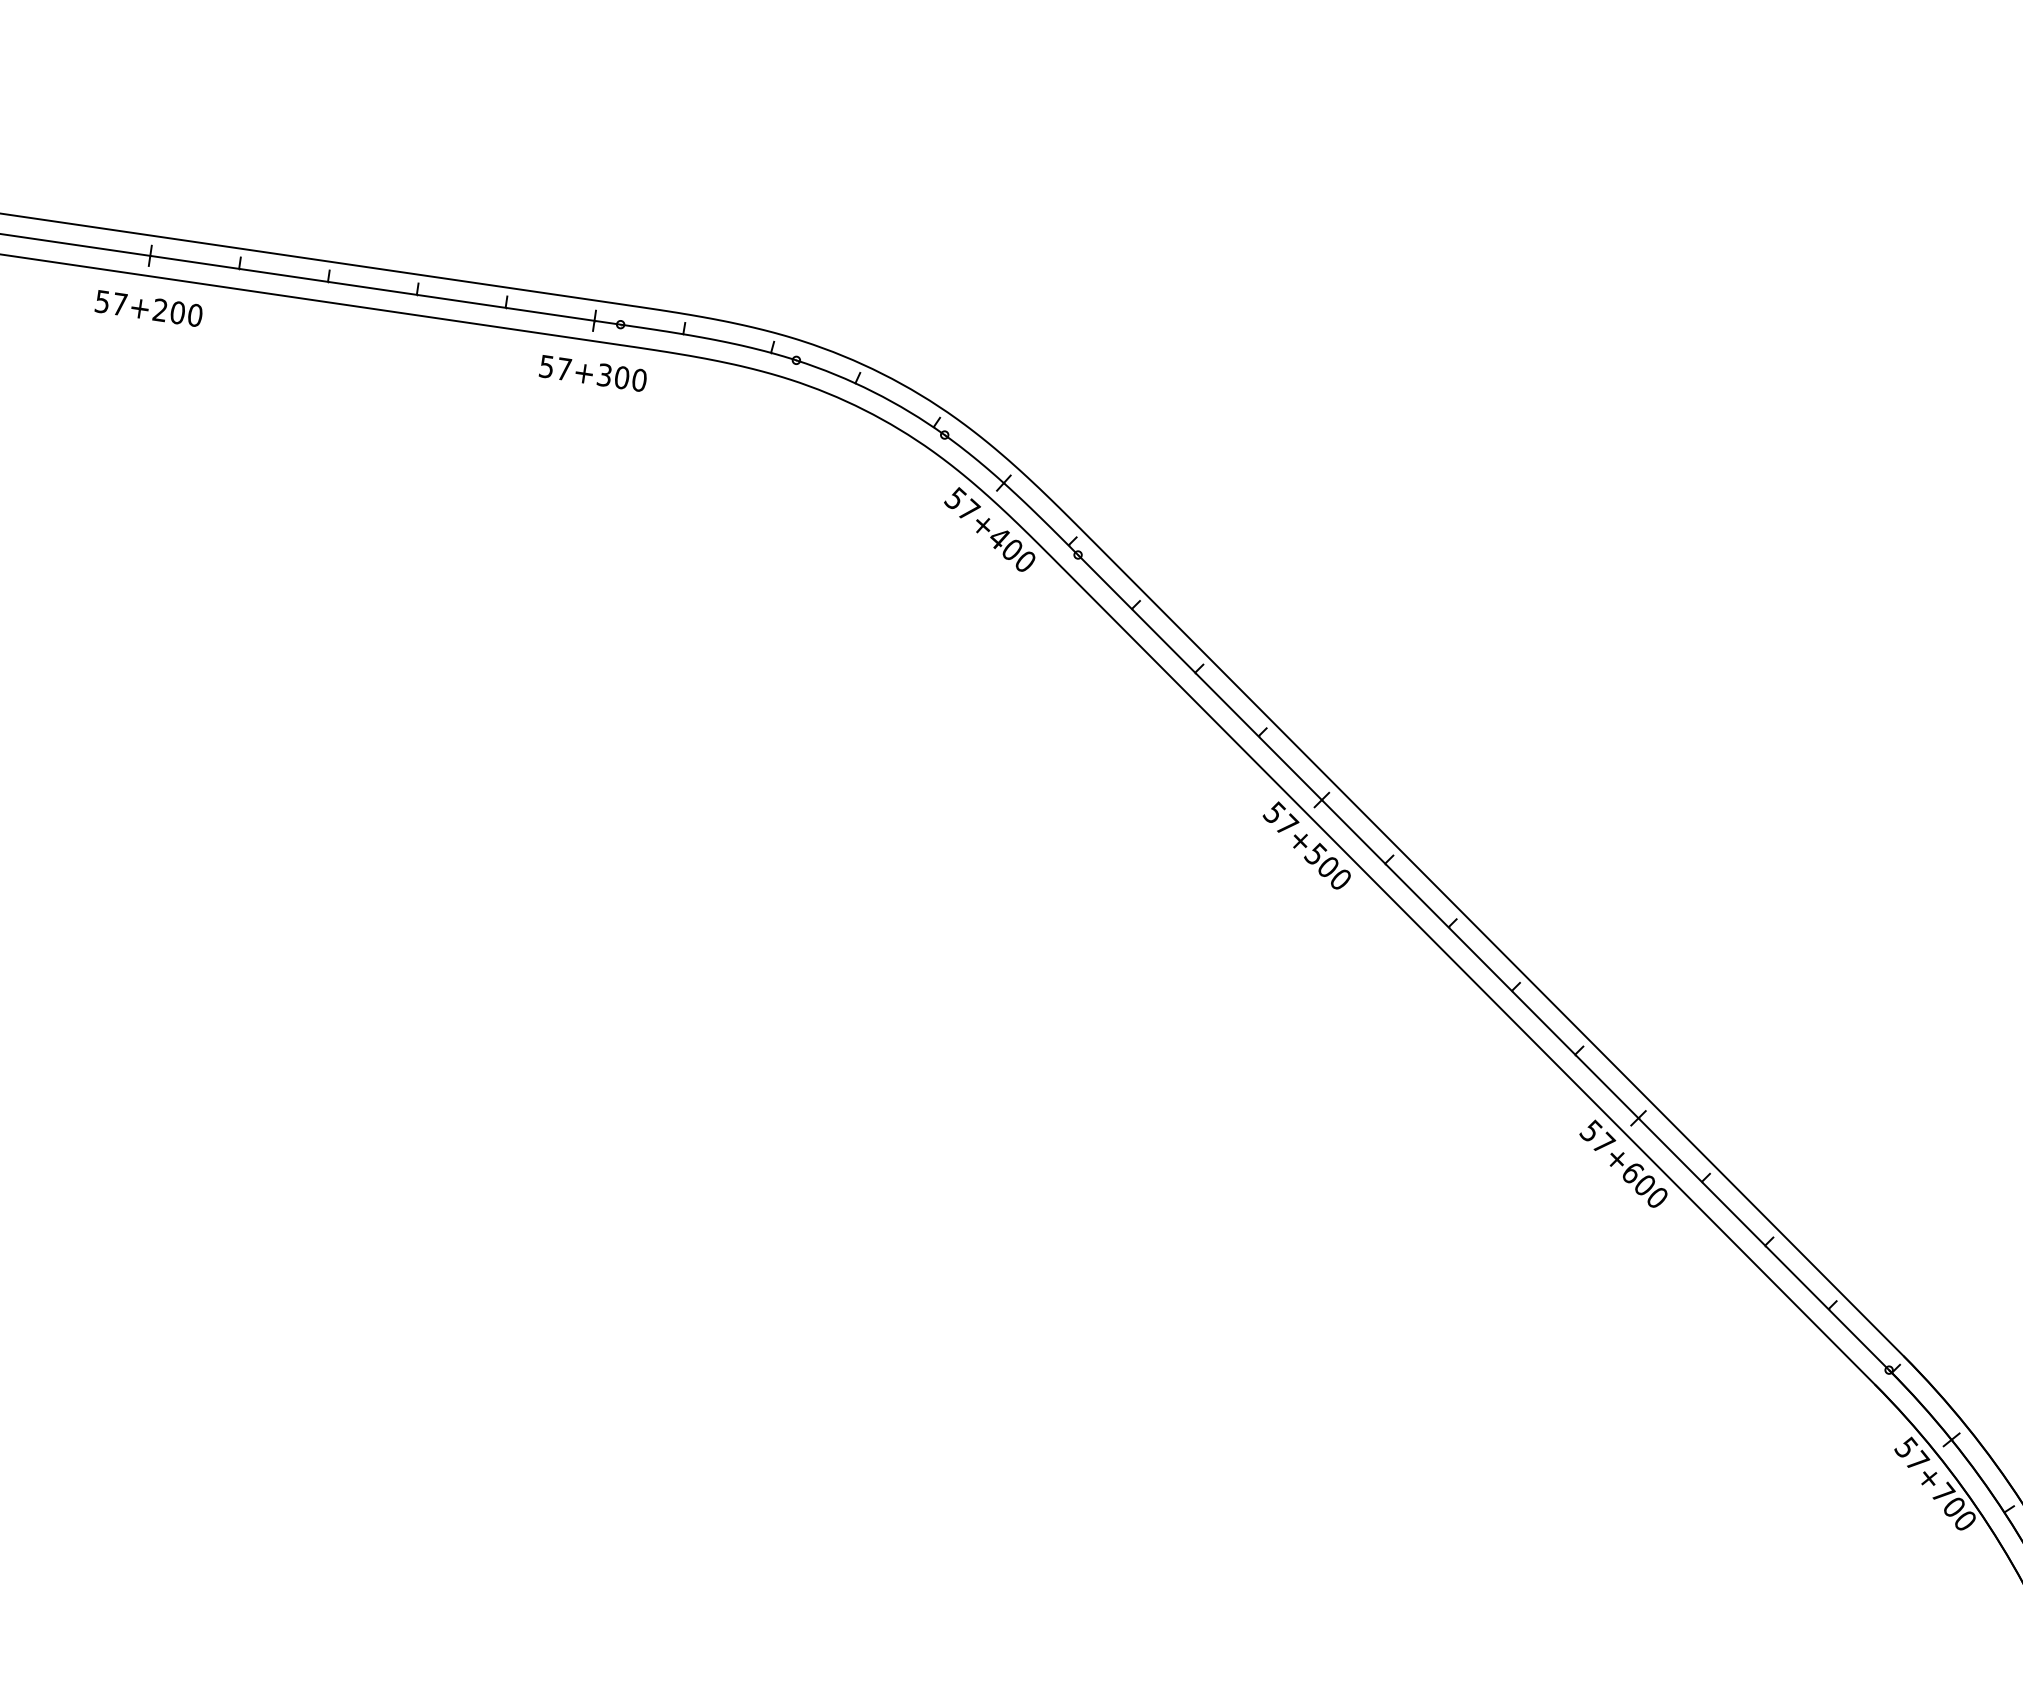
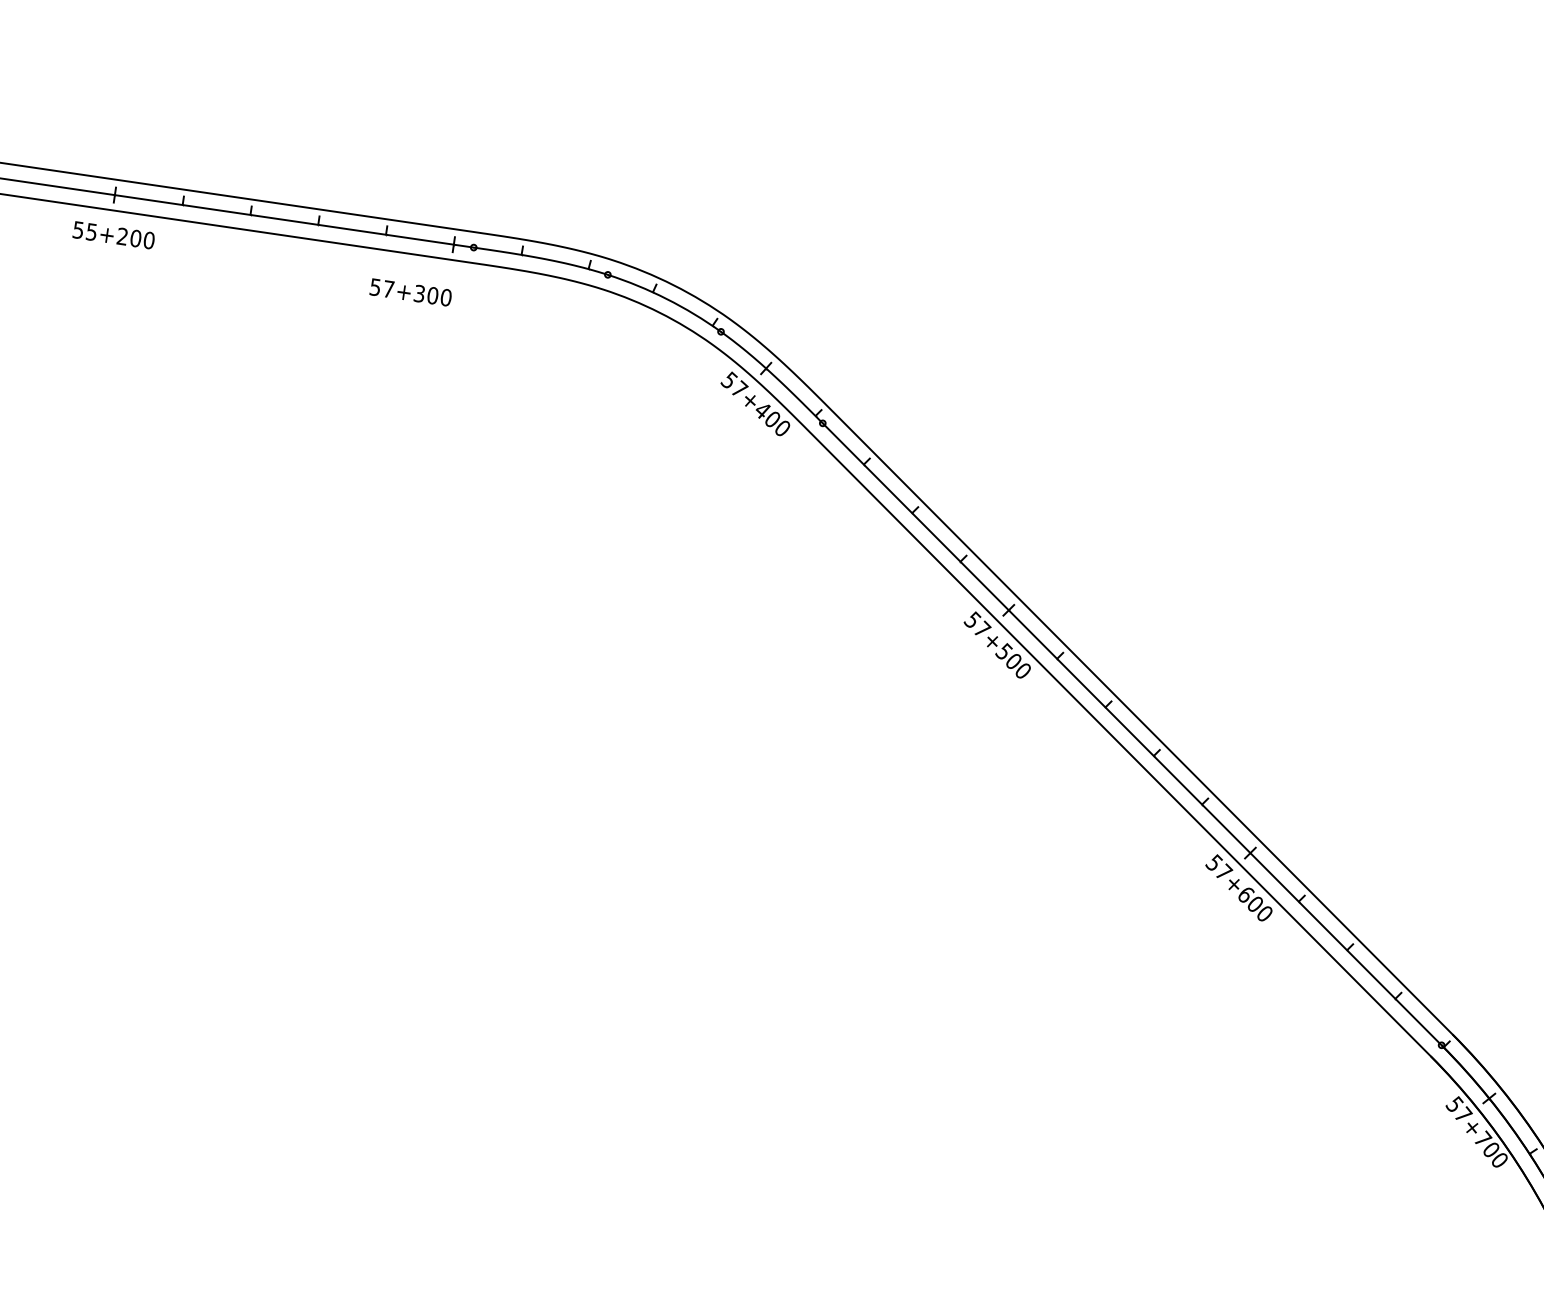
text: (119, 303) -> (91, 231), 57+200 -> 55+200
text: (592, 373) -> (410, 292), moved

